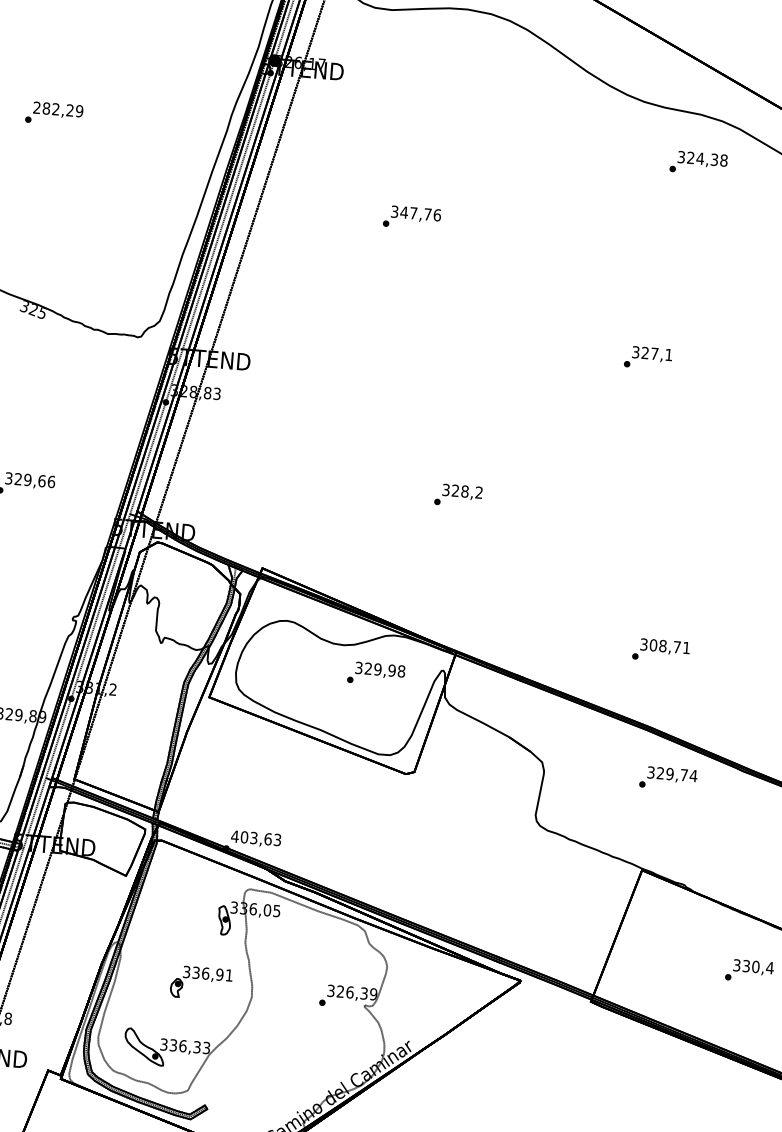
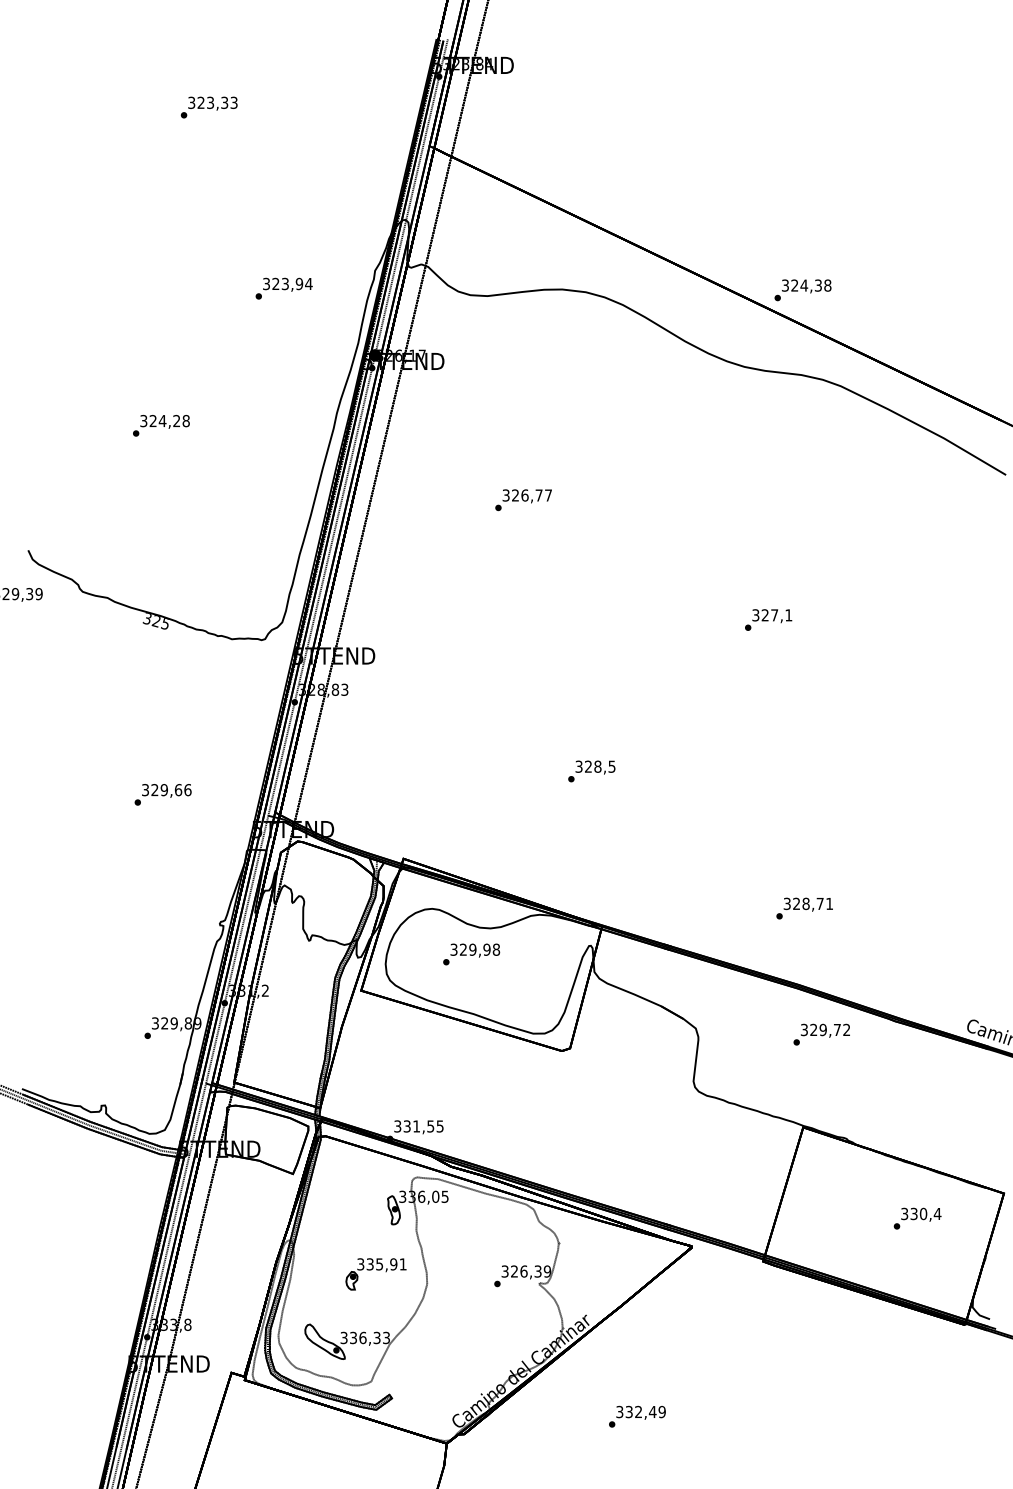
text: (57, 108) -> (164, 420), 282,29 -> 324,28
text: (698, 163) -> (802, 290), moved
text: (420, 213) -> (531, 495), 347,76 -> 326,77
text: (478, 492) -> (611, 766), 328,2 -> 328,5
text: (653, 644) -> (796, 903), 308,71 -> 328,71
text: (376, 674) -> (471, 954), moved
text: (693, 775) -> (846, 1029), 329,74 -> 329,72
text: (255, 838) -> (418, 1126), 403,63 -> 331,55
text: (205, 973) -> (379, 1264), 336,91 -> 335,91

